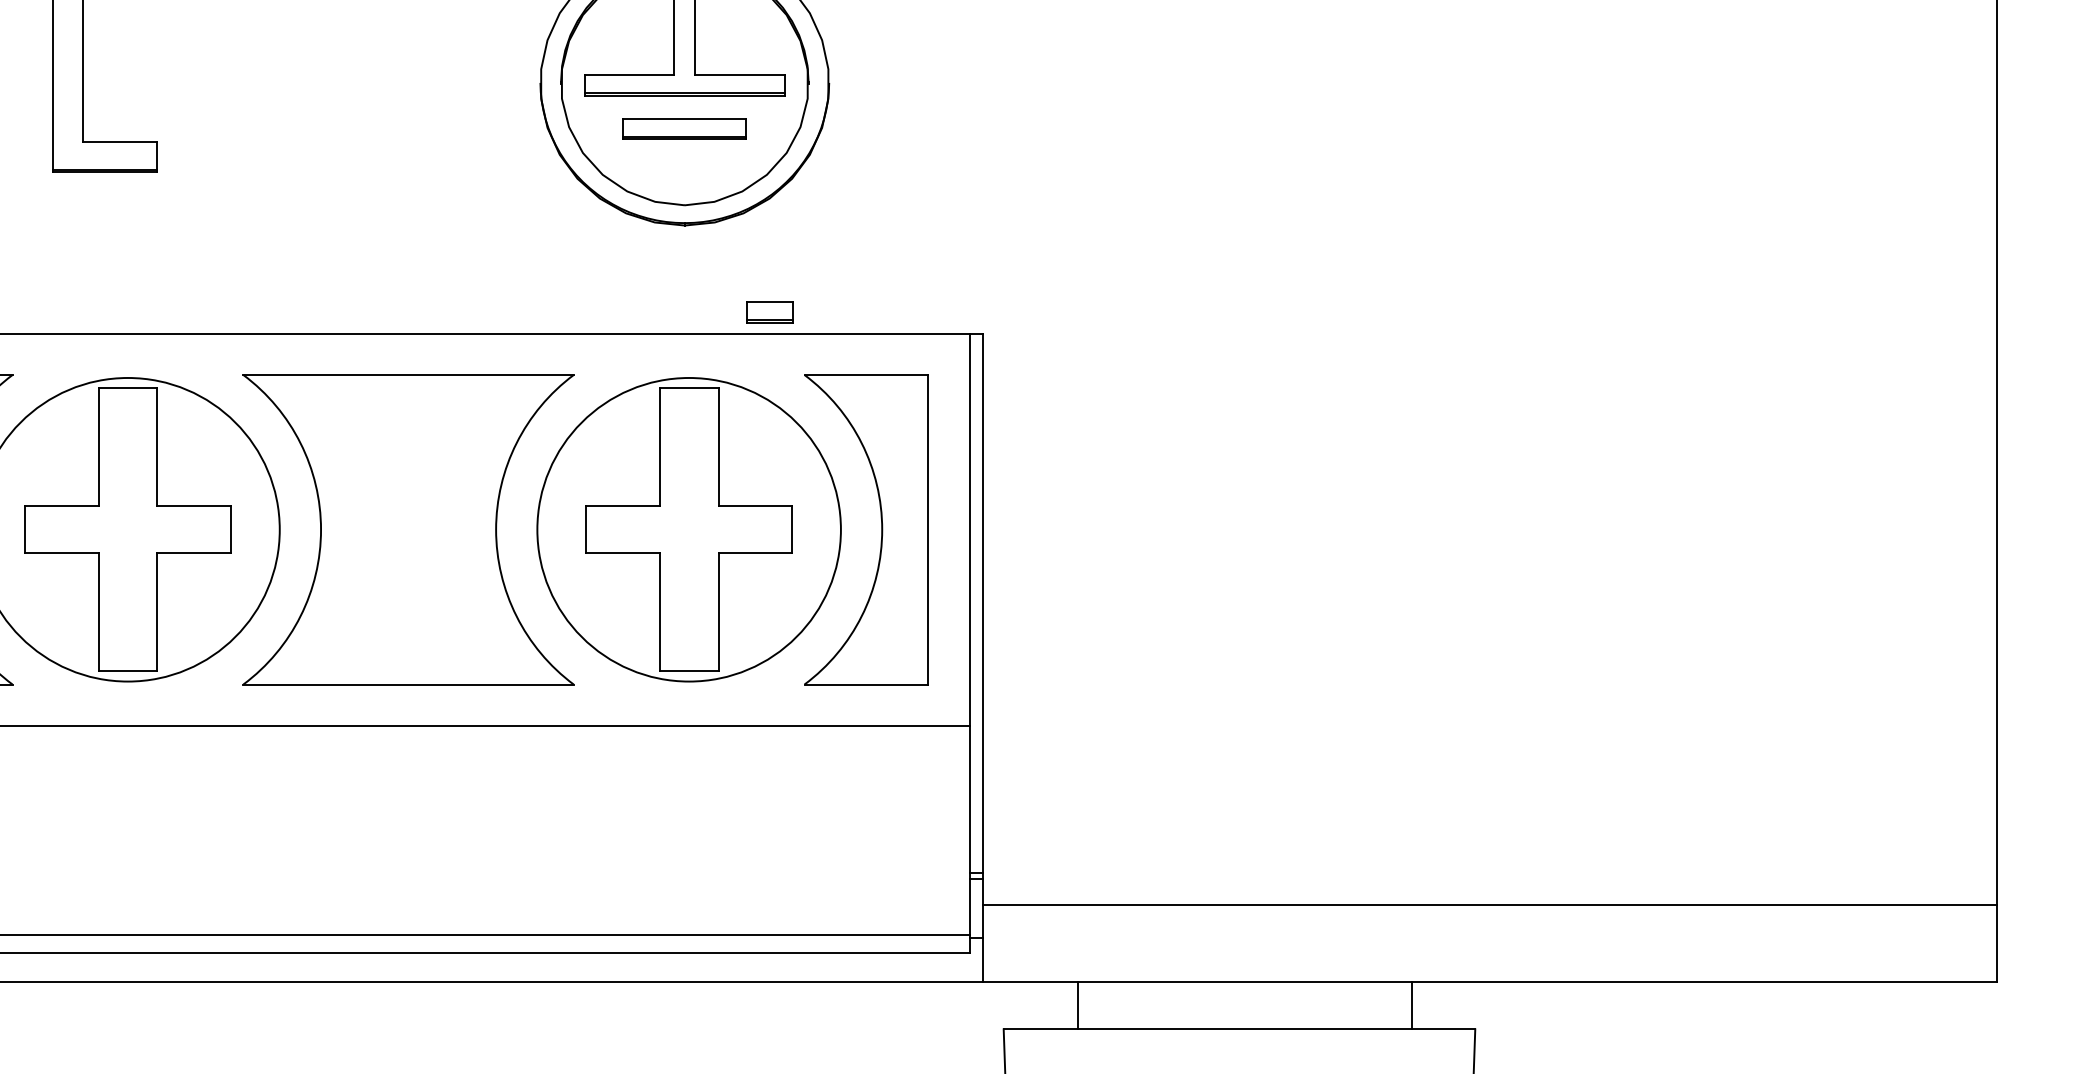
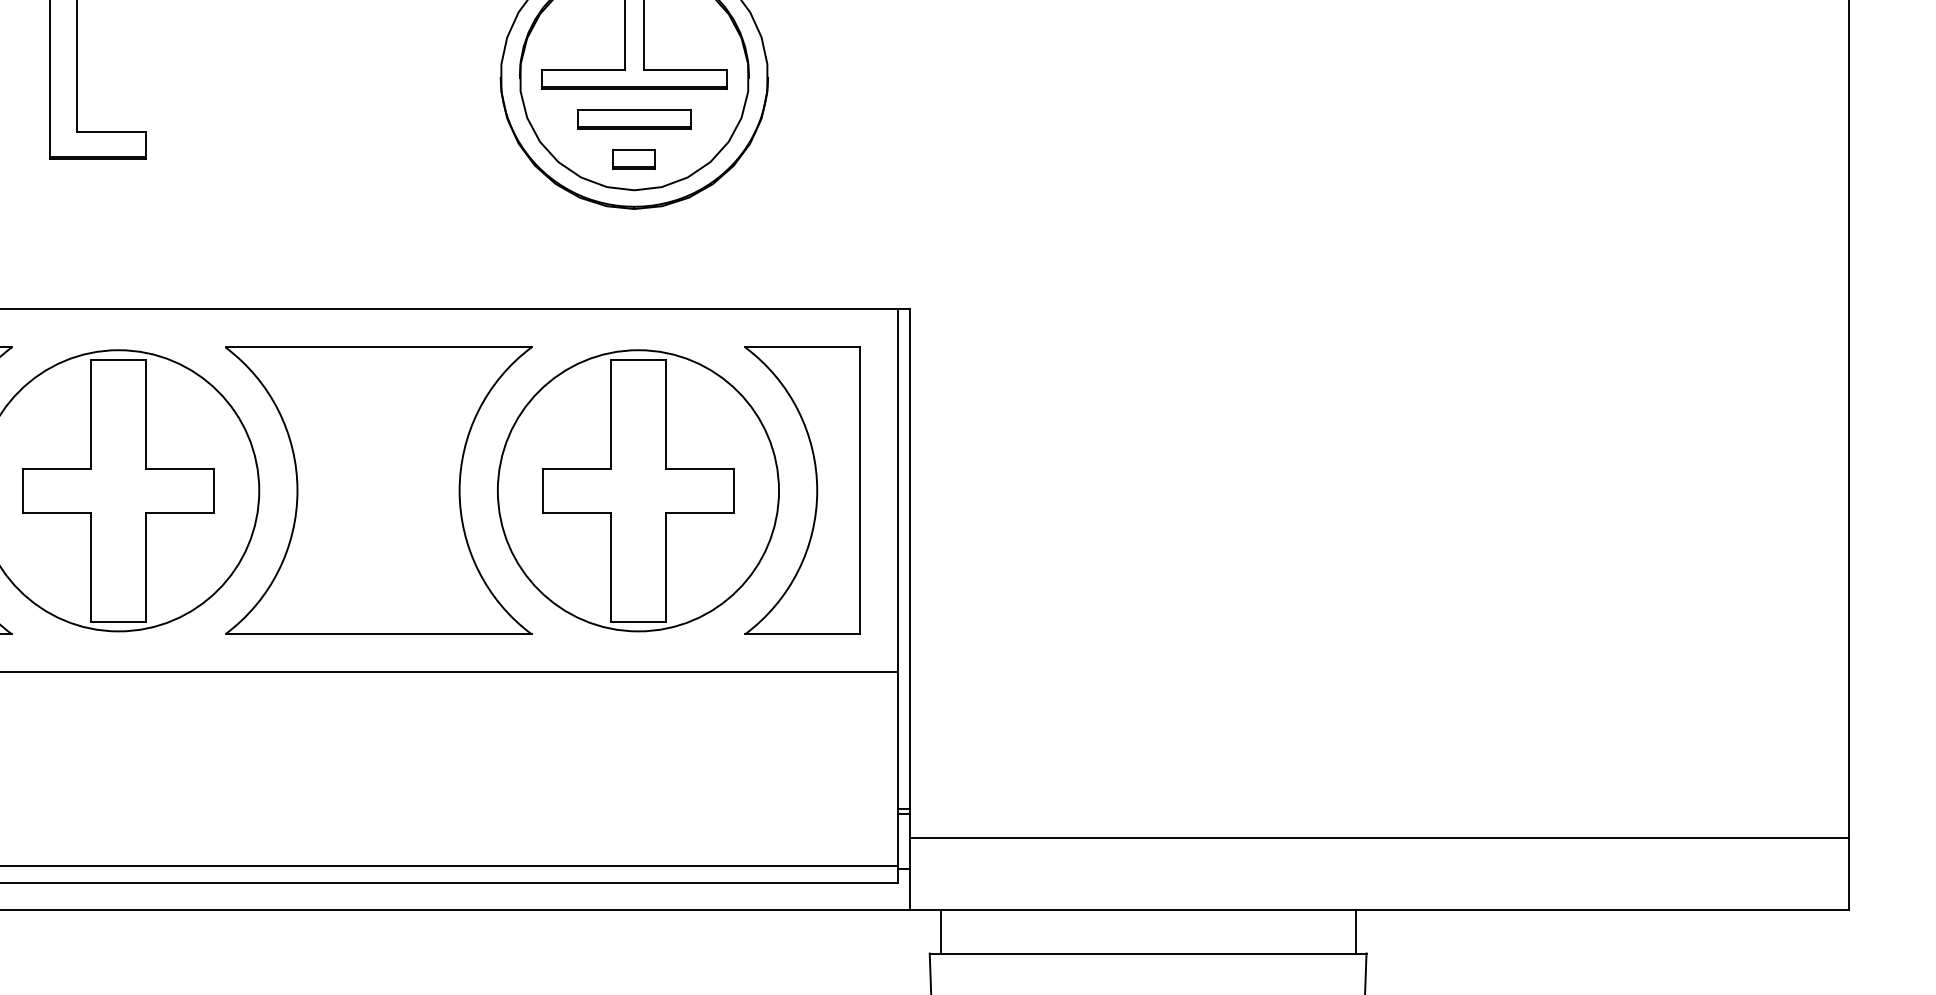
part: (769, 312) -> (633, 159), moved
line: (1077, 1005) -> (940, 931), moved
line: (1411, 1005) -> (1355, 931), moved

